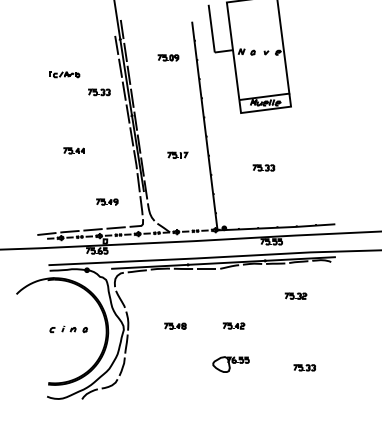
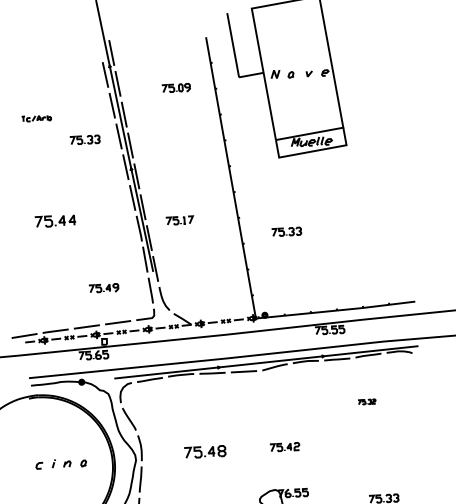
part: (64, 74) -> (36, 118), size x0.7
part: (73, 150) -> (54, 220), size x1.4
part: (177, 154) -> (179, 219), moved
part: (263, 167) -> (286, 231), moved
part: (295, 295) -> (366, 401), size x0.6
part: (175, 325) -> (205, 450), size x1.4

